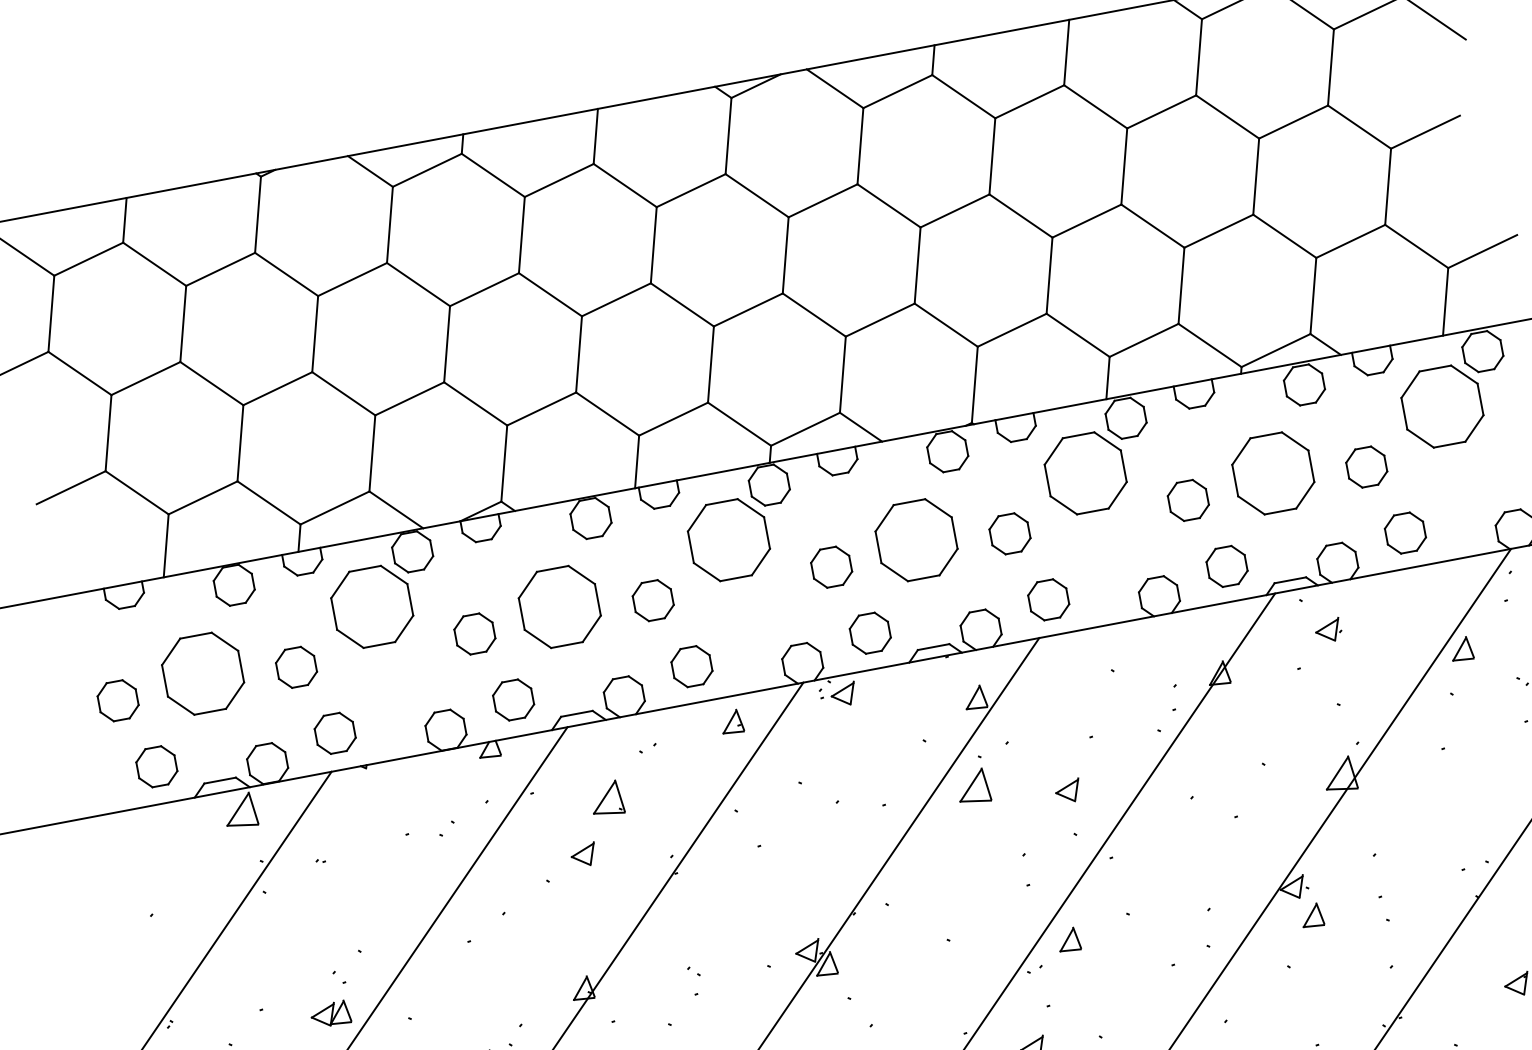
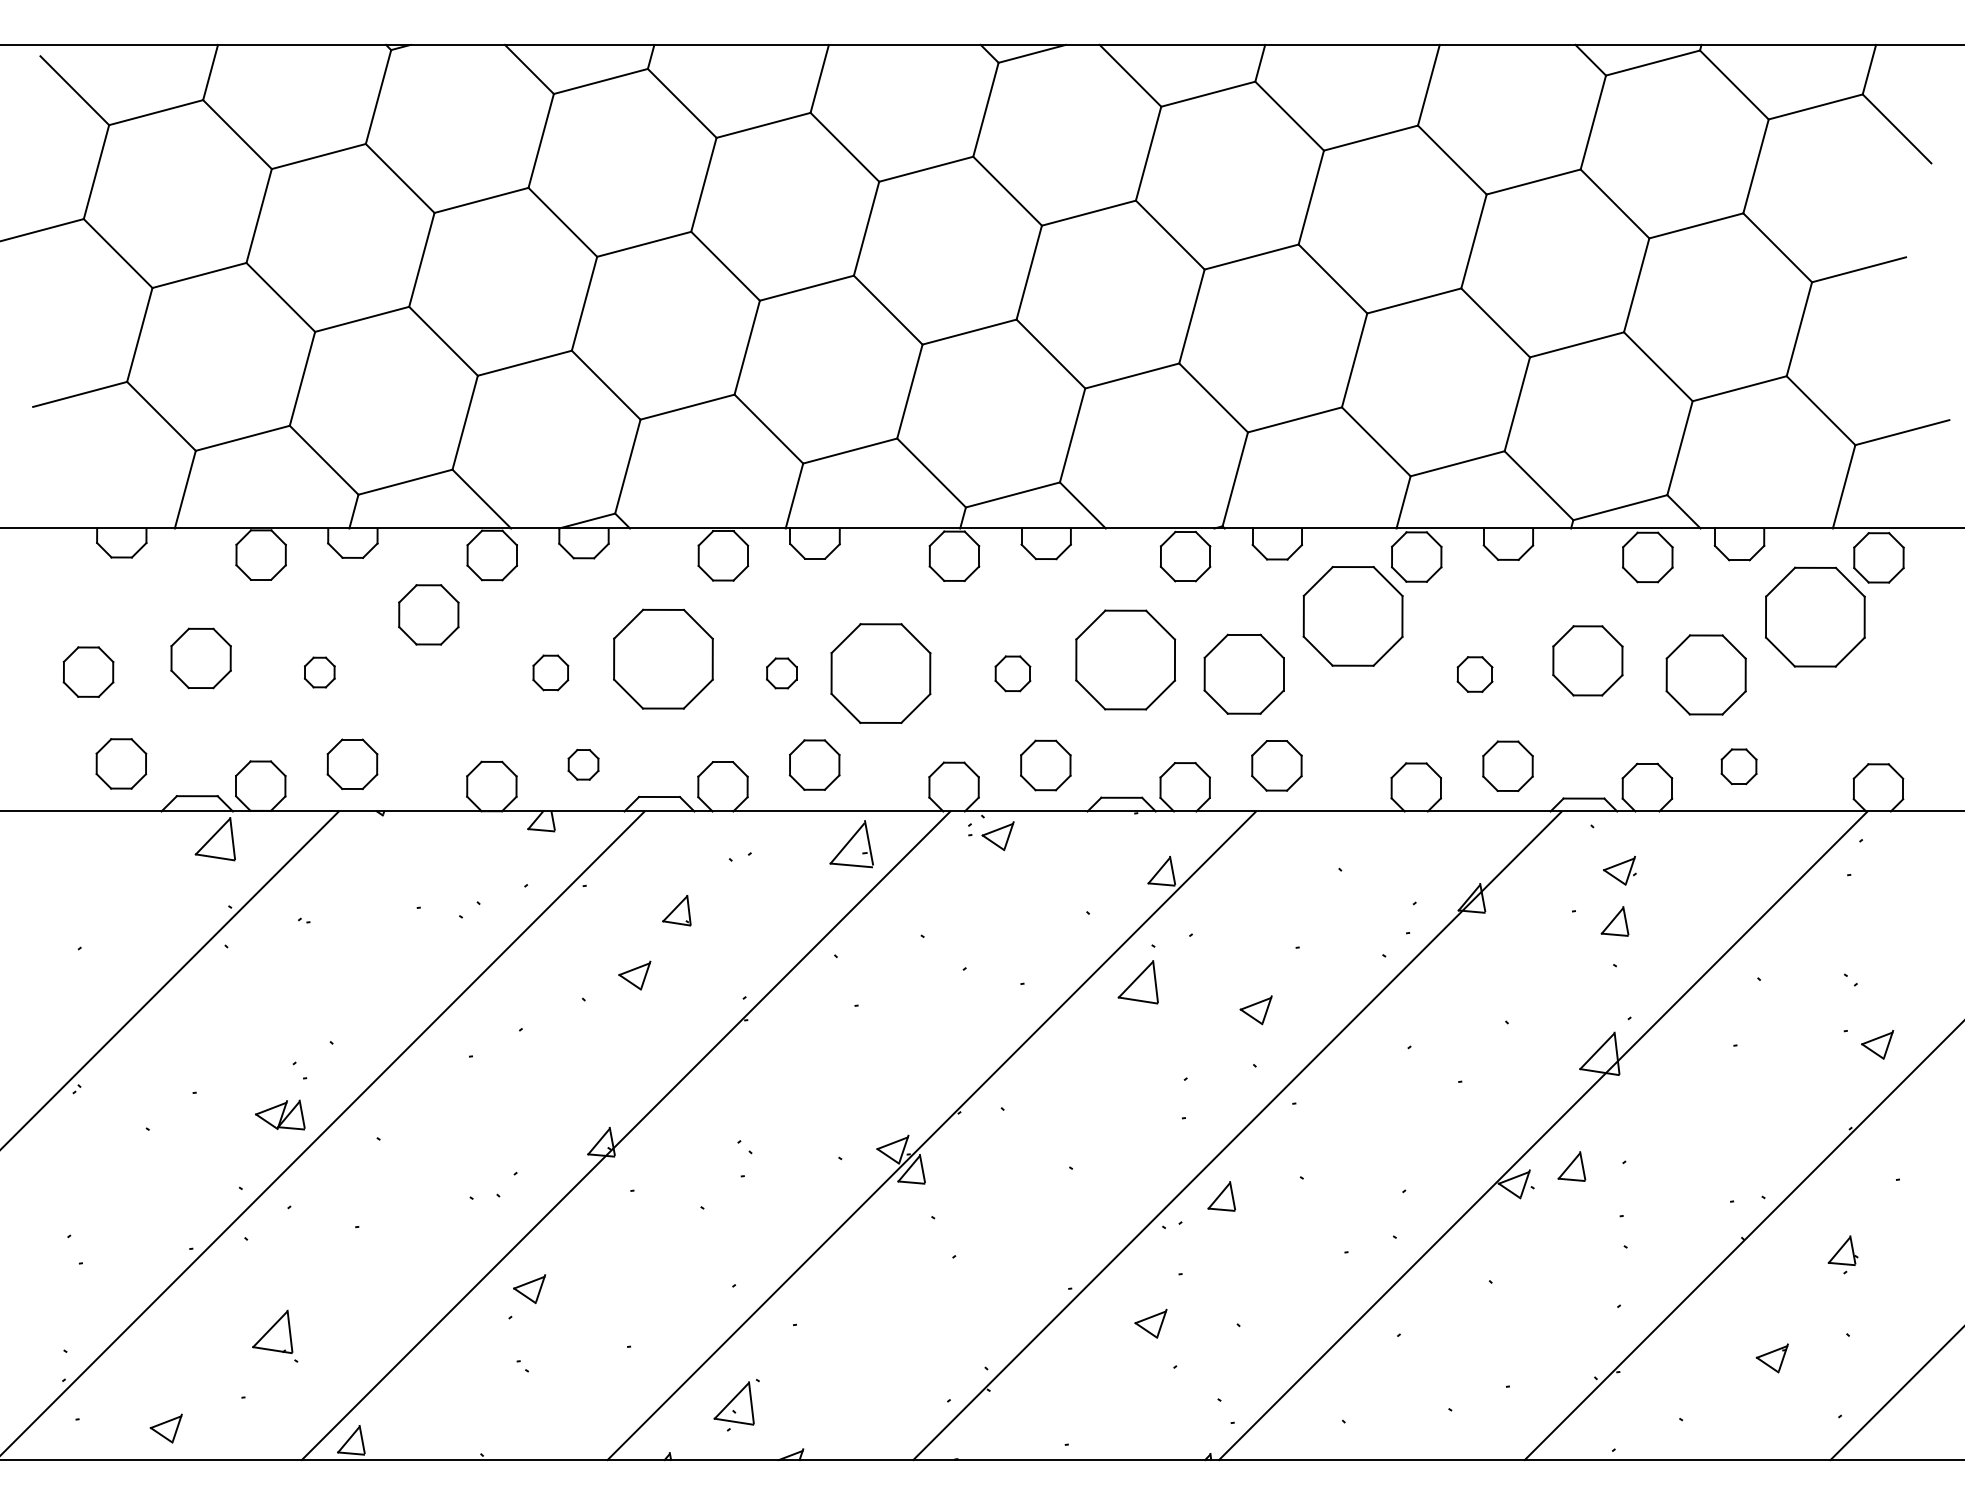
part: (1366, 466) -> (1706, 674), size x1.6
part: (1272, 473) -> (1587, 660), size x0.7
part: (1187, 500) -> (1474, 674), size x0.7
part: (1009, 533) -> (1243, 673), size x1.6
part: (1404, 533) -> (1738, 766), size x0.7
part: (728, 540) -> (880, 673), moved
part: (831, 567) -> (1012, 673), size x0.7
part: (652, 600) -> (781, 673), size x0.6
part: (372, 606) -> (428, 614), size x0.6
part: (474, 633) -> (550, 672), size x0.7
part: (1461, 649) -> (1614, 921), moved
part: (296, 667) -> (319, 672), size x0.6
part: (202, 673) -> (200, 658), size x0.6
part: (513, 699) -> (583, 764), size x0.6
part: (731, 721) -> (851, 843), size x1.6
part: (606, 798) -> (676, 910), size x0.7
part: (1311, 915) -> (1571, 1166), moved

